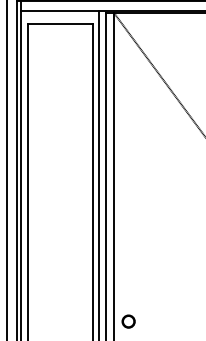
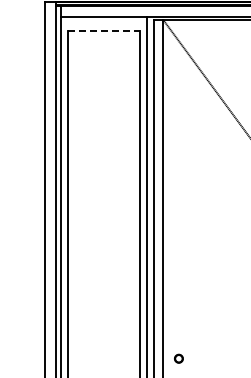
line: (61, 24) -> (104, 31), solid -> dashed
circle: (128, 321) -> (178, 358), size x0.6

